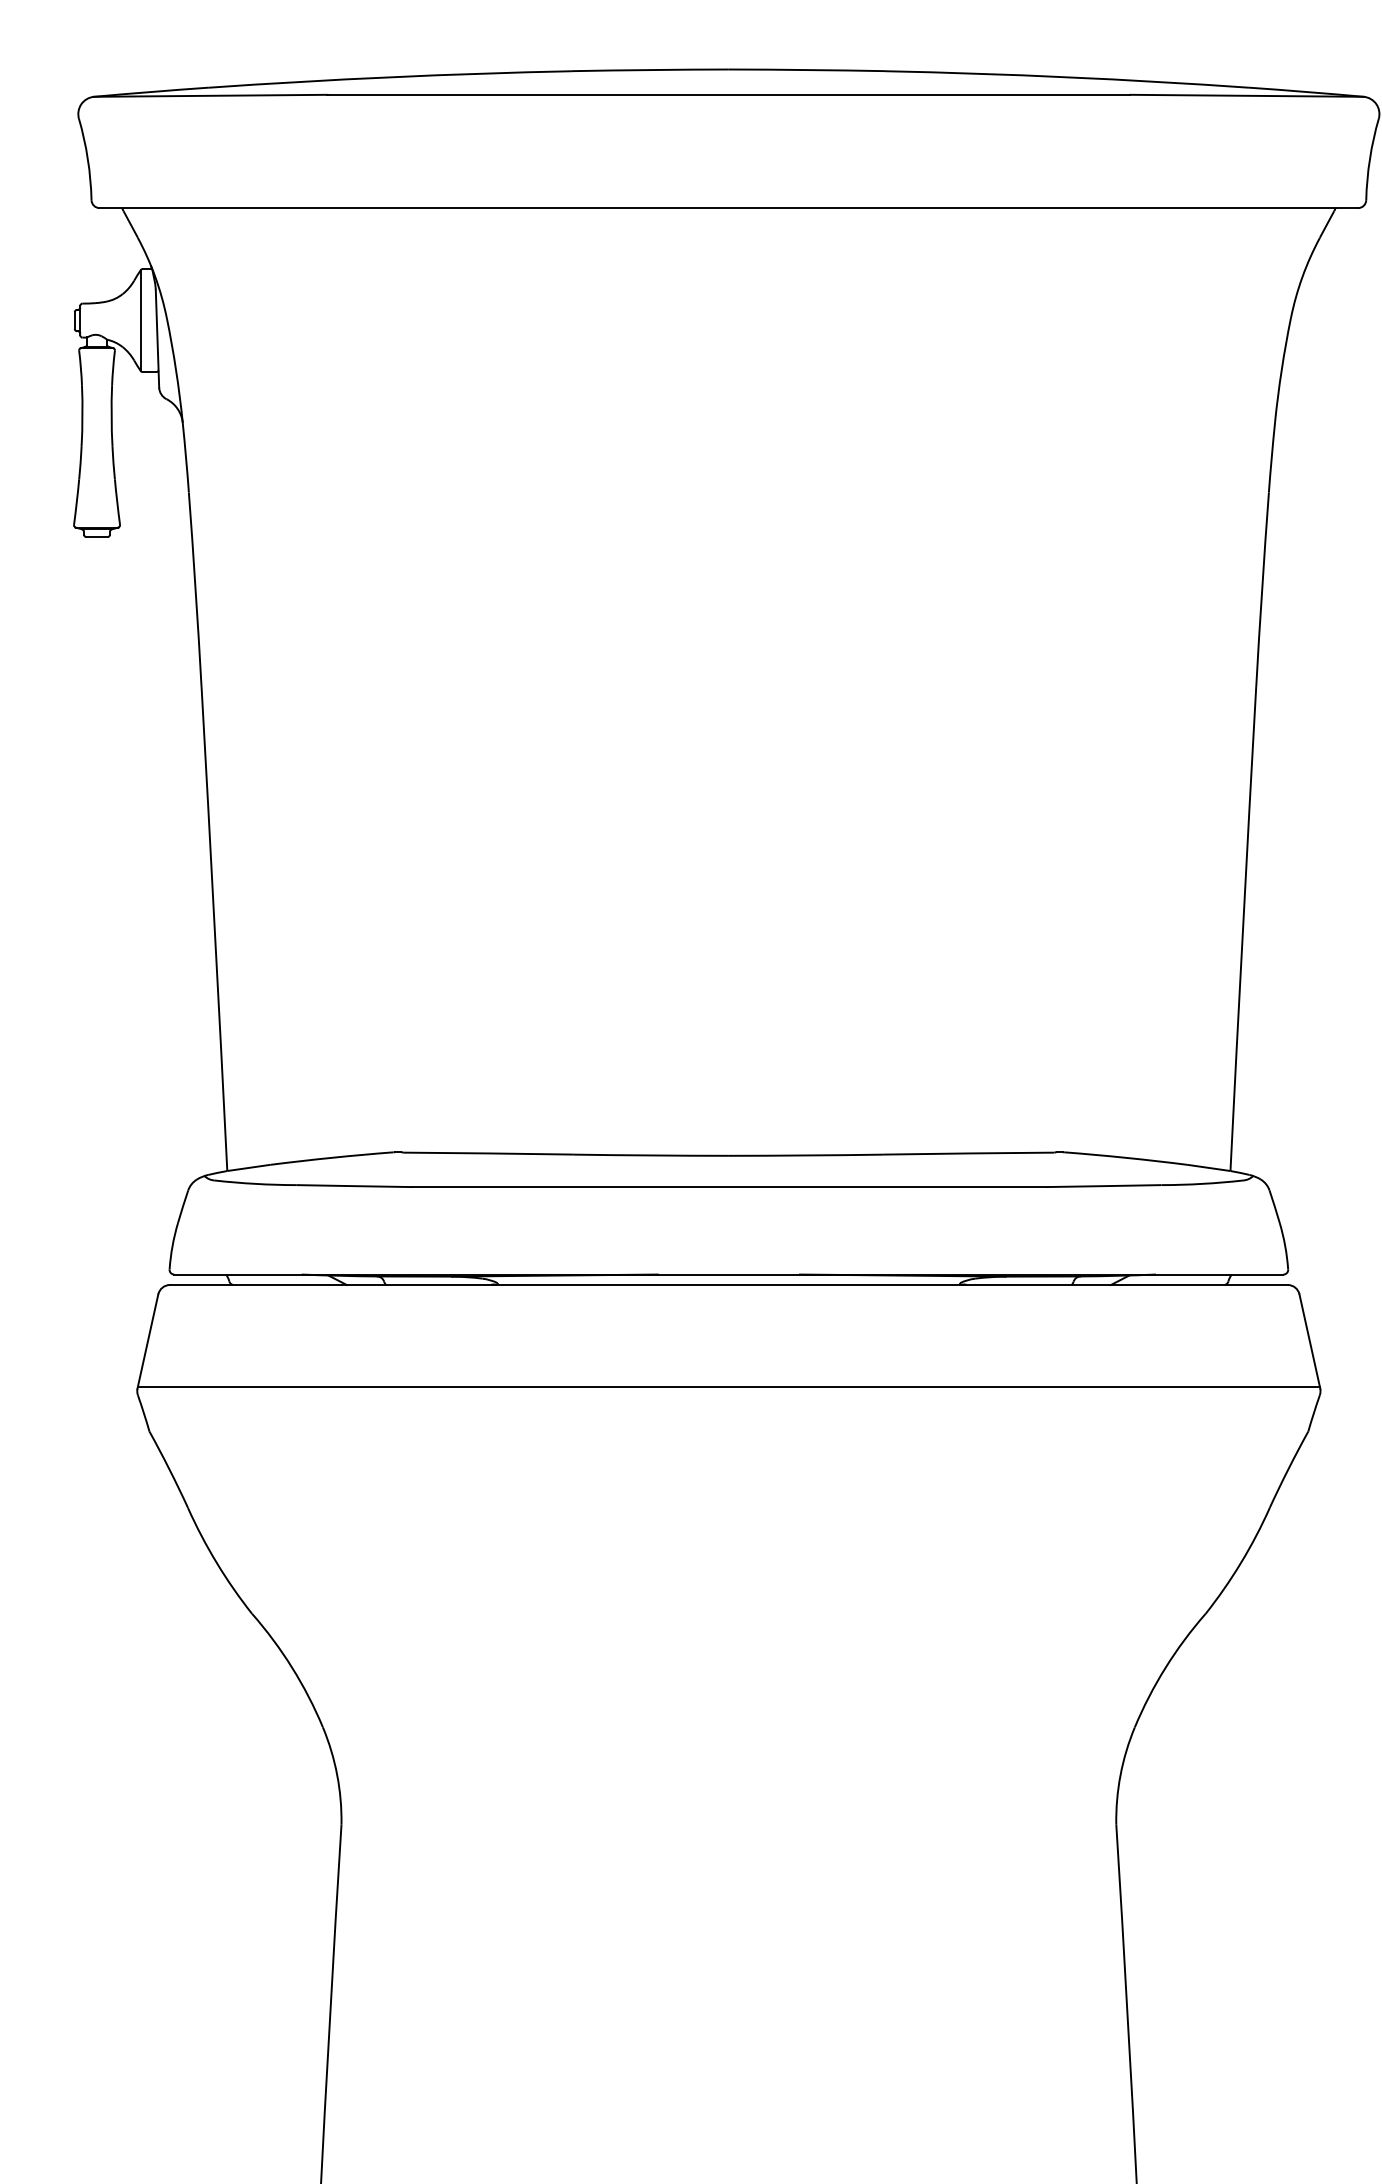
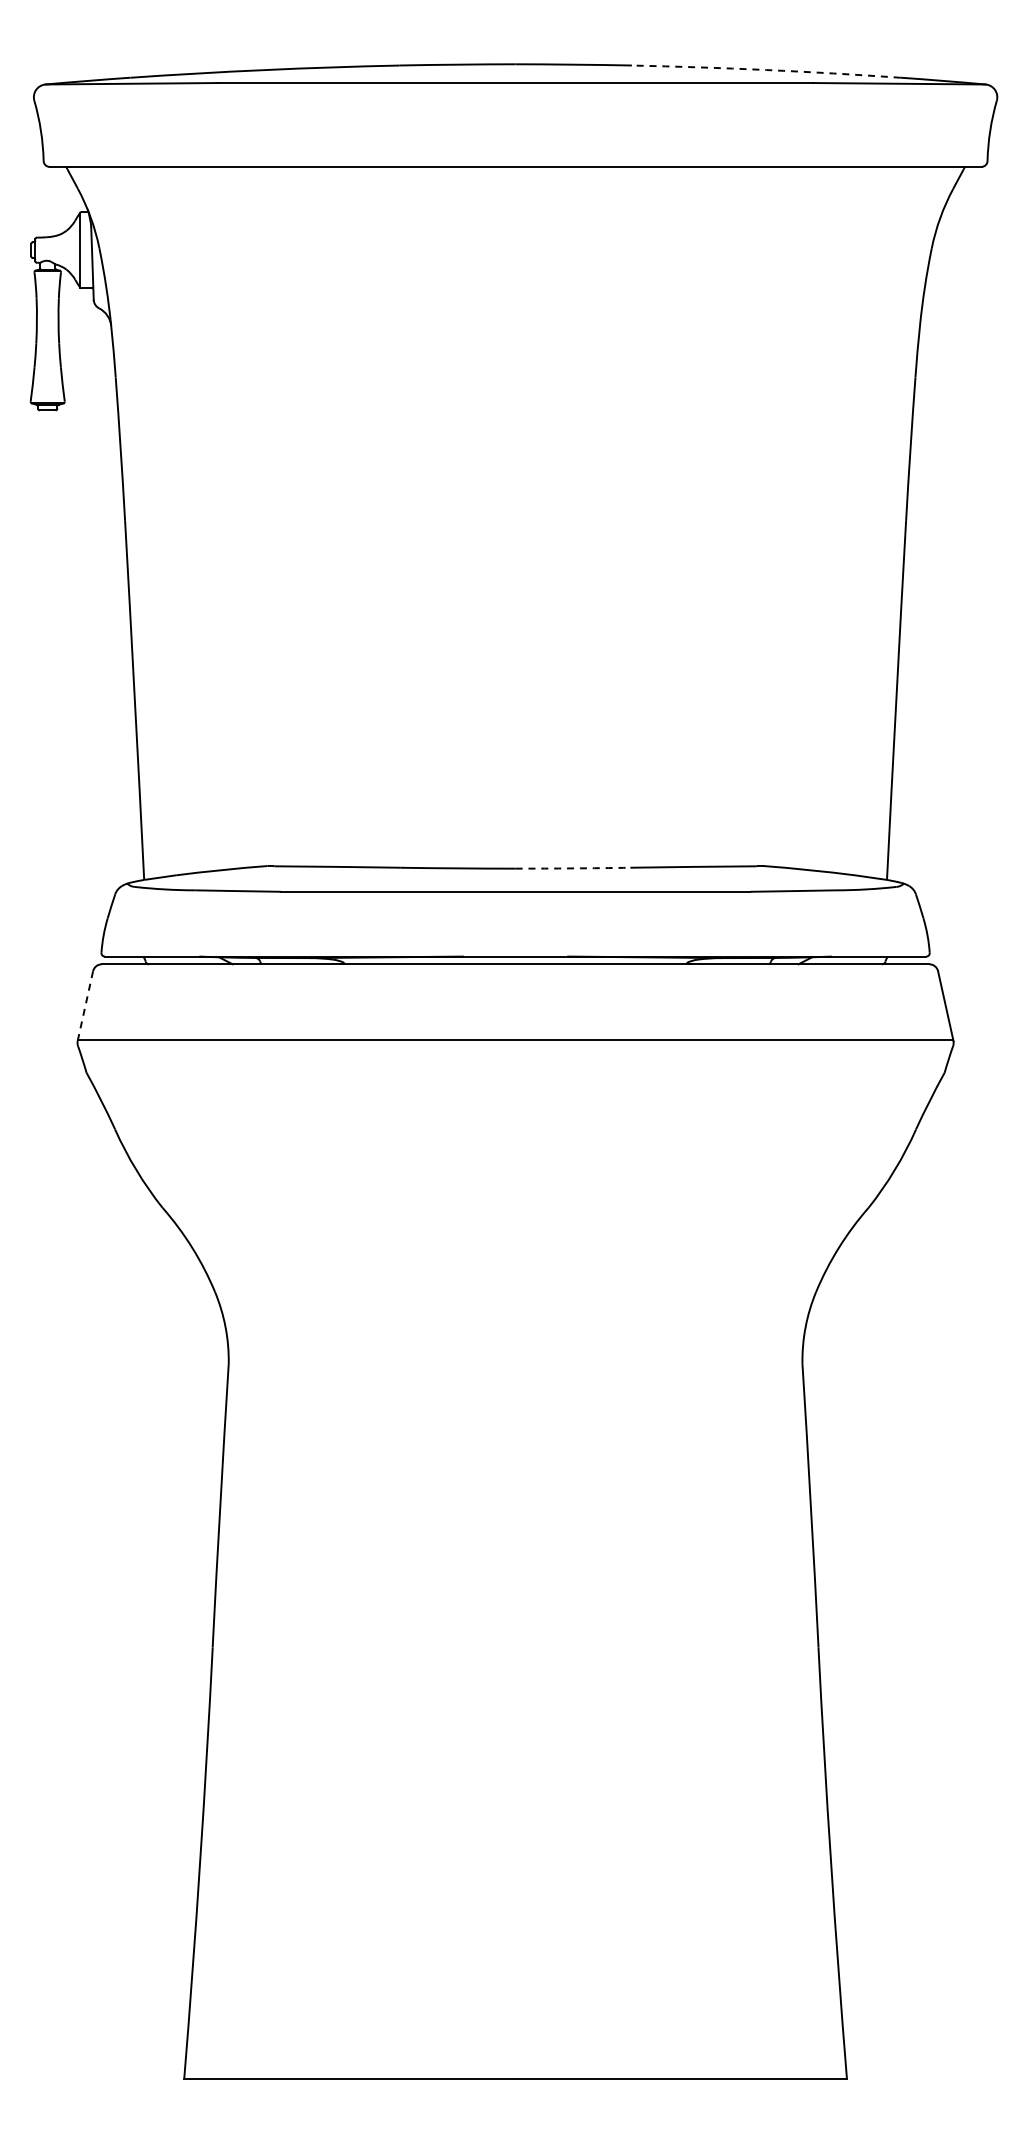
arc: (1067, 77) -> (766, 70), solid -> dashed
arc: (805, 1155) -> (572, 868), solid -> dashed
line: (148, 1341) -> (85, 1006), solid -> dashed

